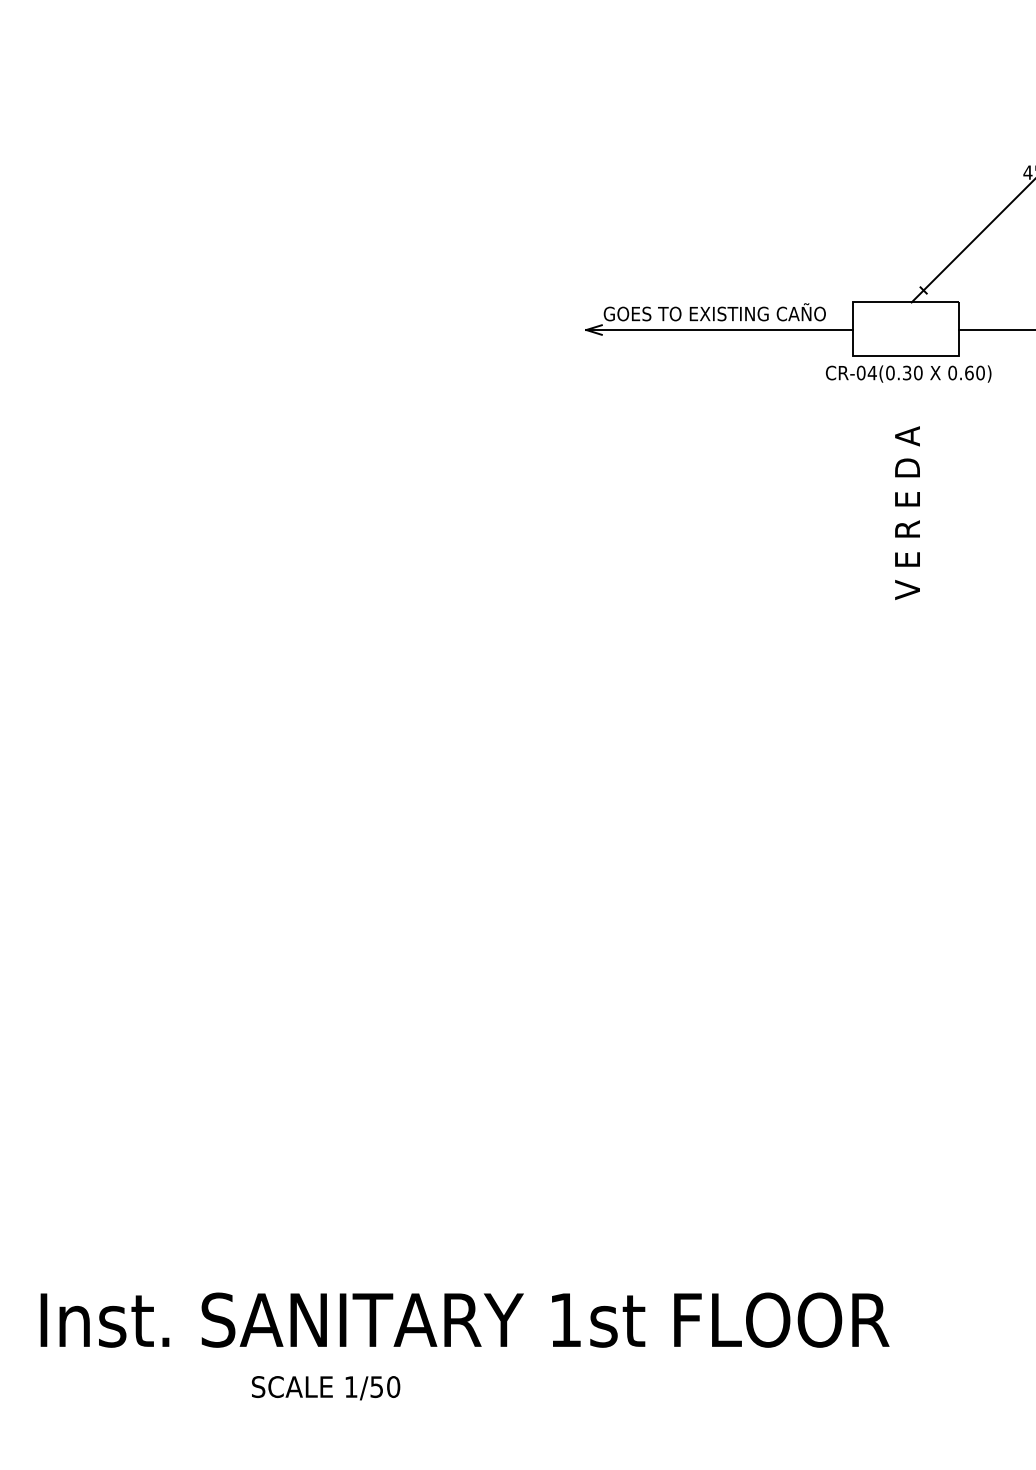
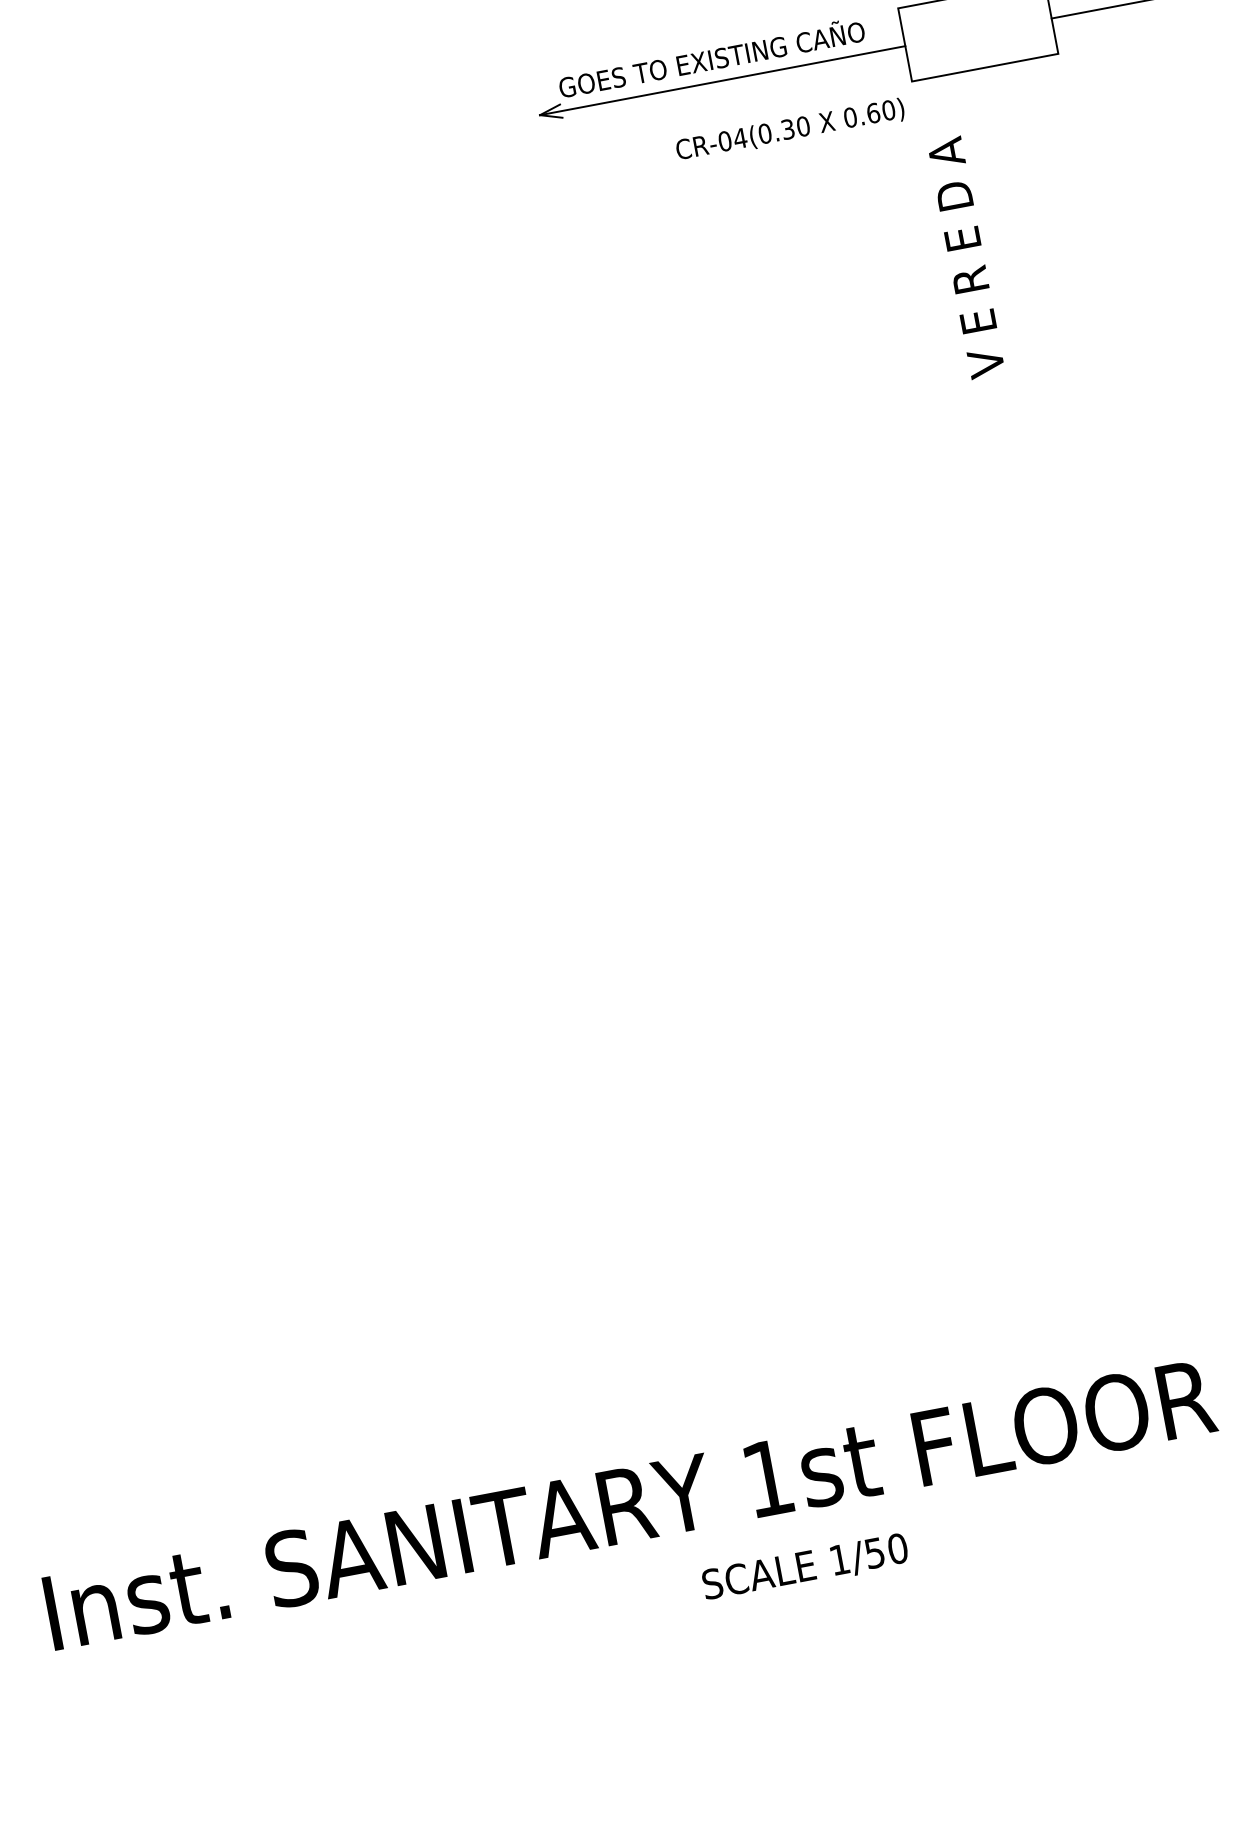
text: (908, 373) -> (790, 129), moved
text: (907, 512) -> (966, 256), moved
text: (326, 1388) -> (806, 1568), moved

